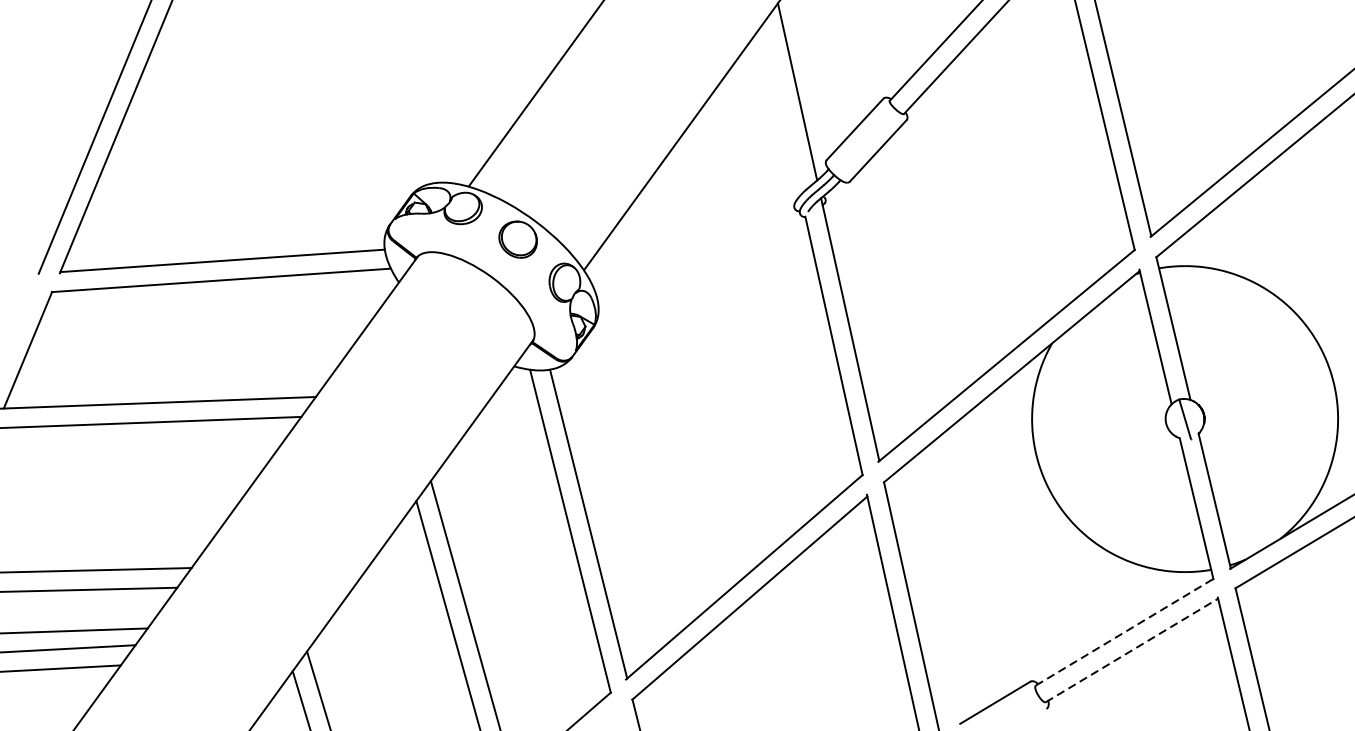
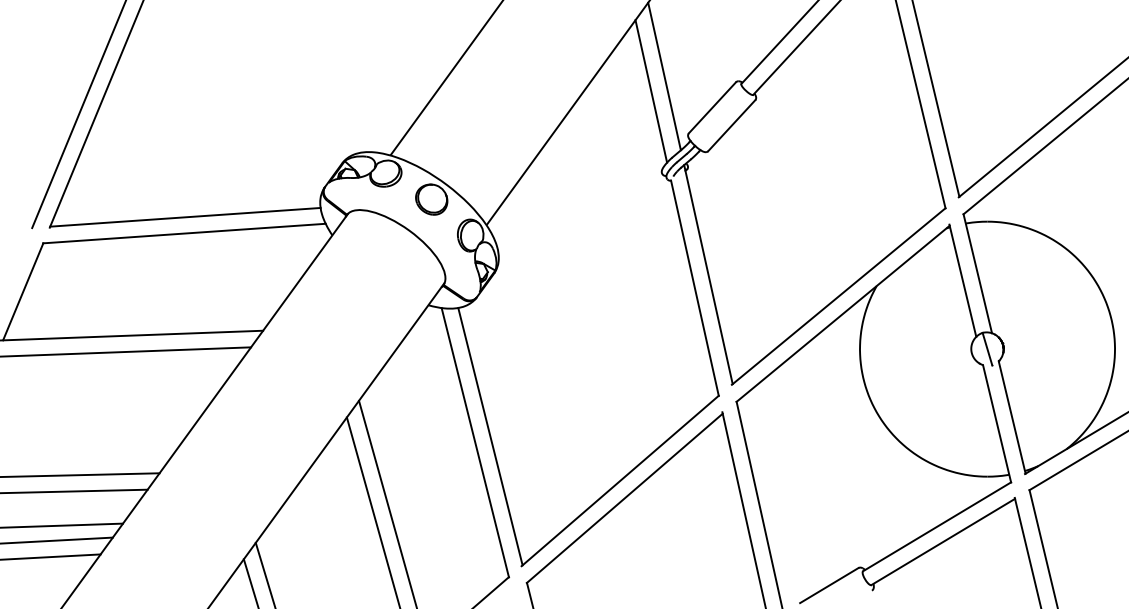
line: (781, 109) -> (651, 91), added
line: (1125, 631) -> (937, 526), dashed -> solid
line: (1132, 649) -> (943, 541), dashed -> solid

